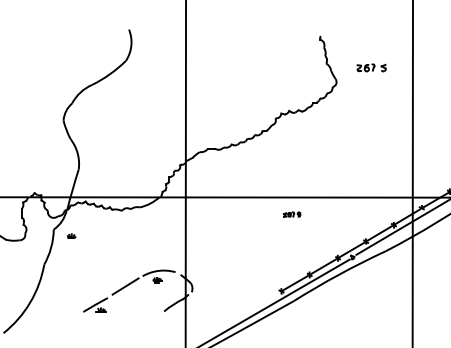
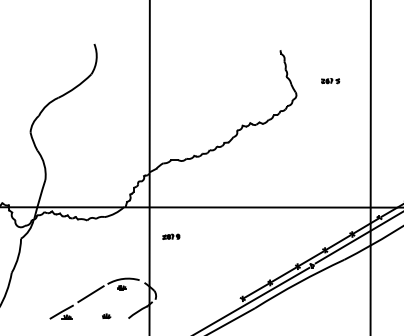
part: (371, 67) -> (330, 80), size x0.62
part: (291, 214) -> (170, 236), moved
part: (71, 236) -> (106, 316), moved

